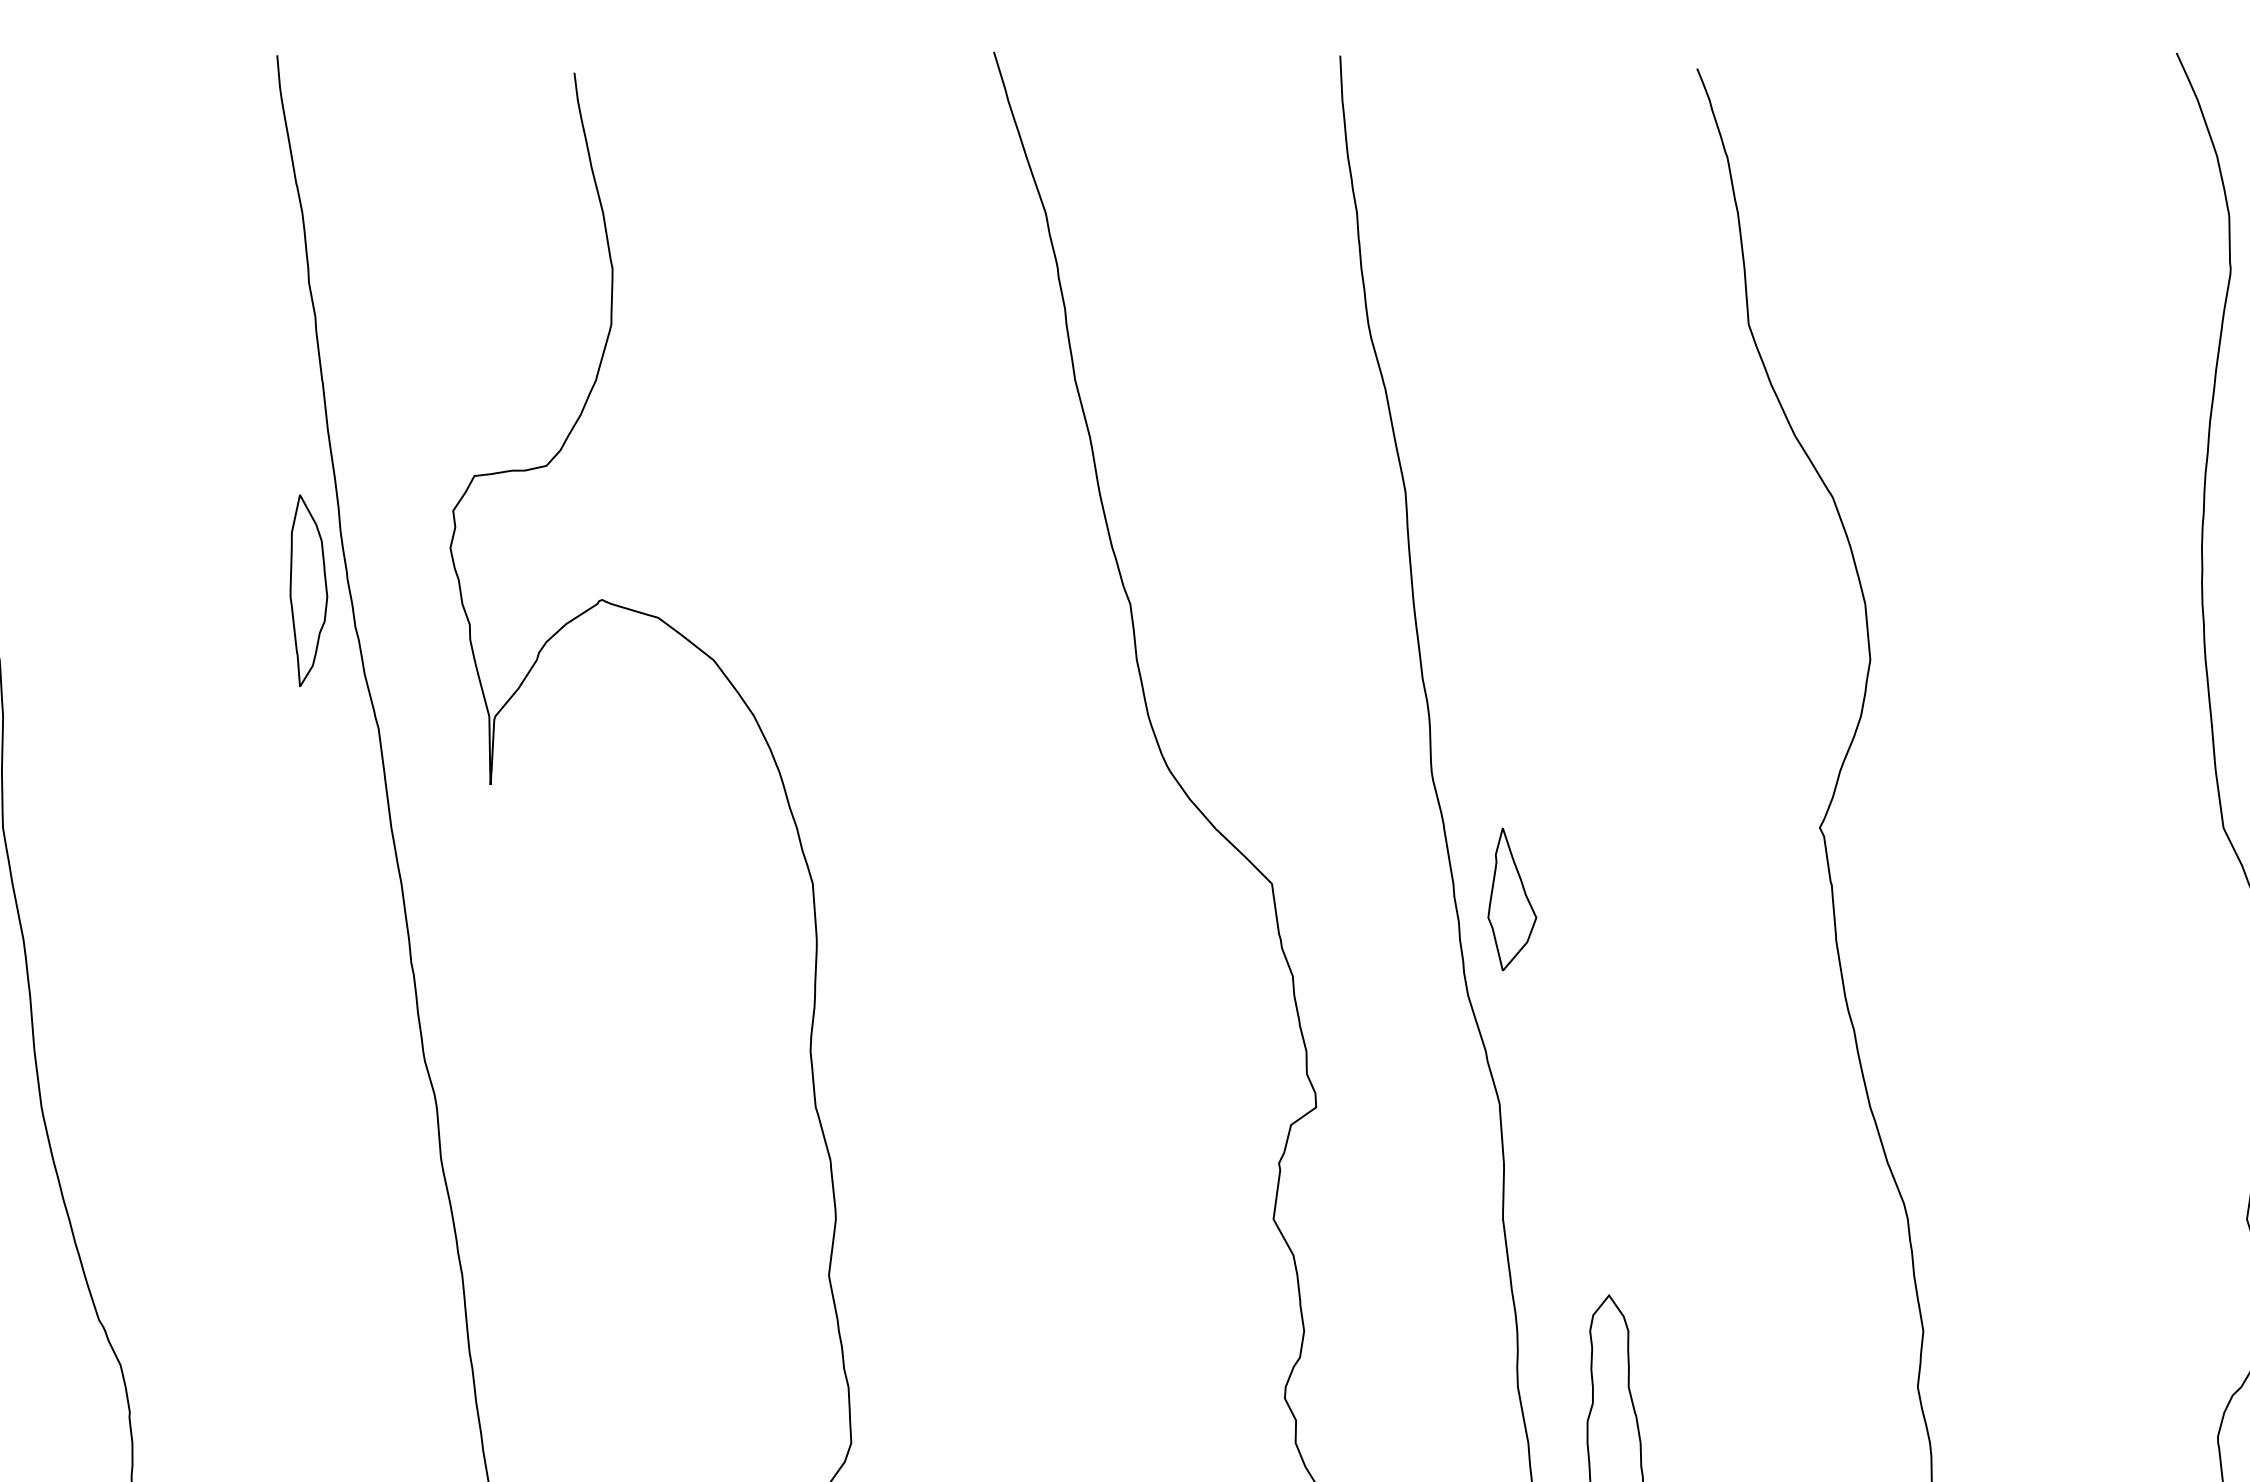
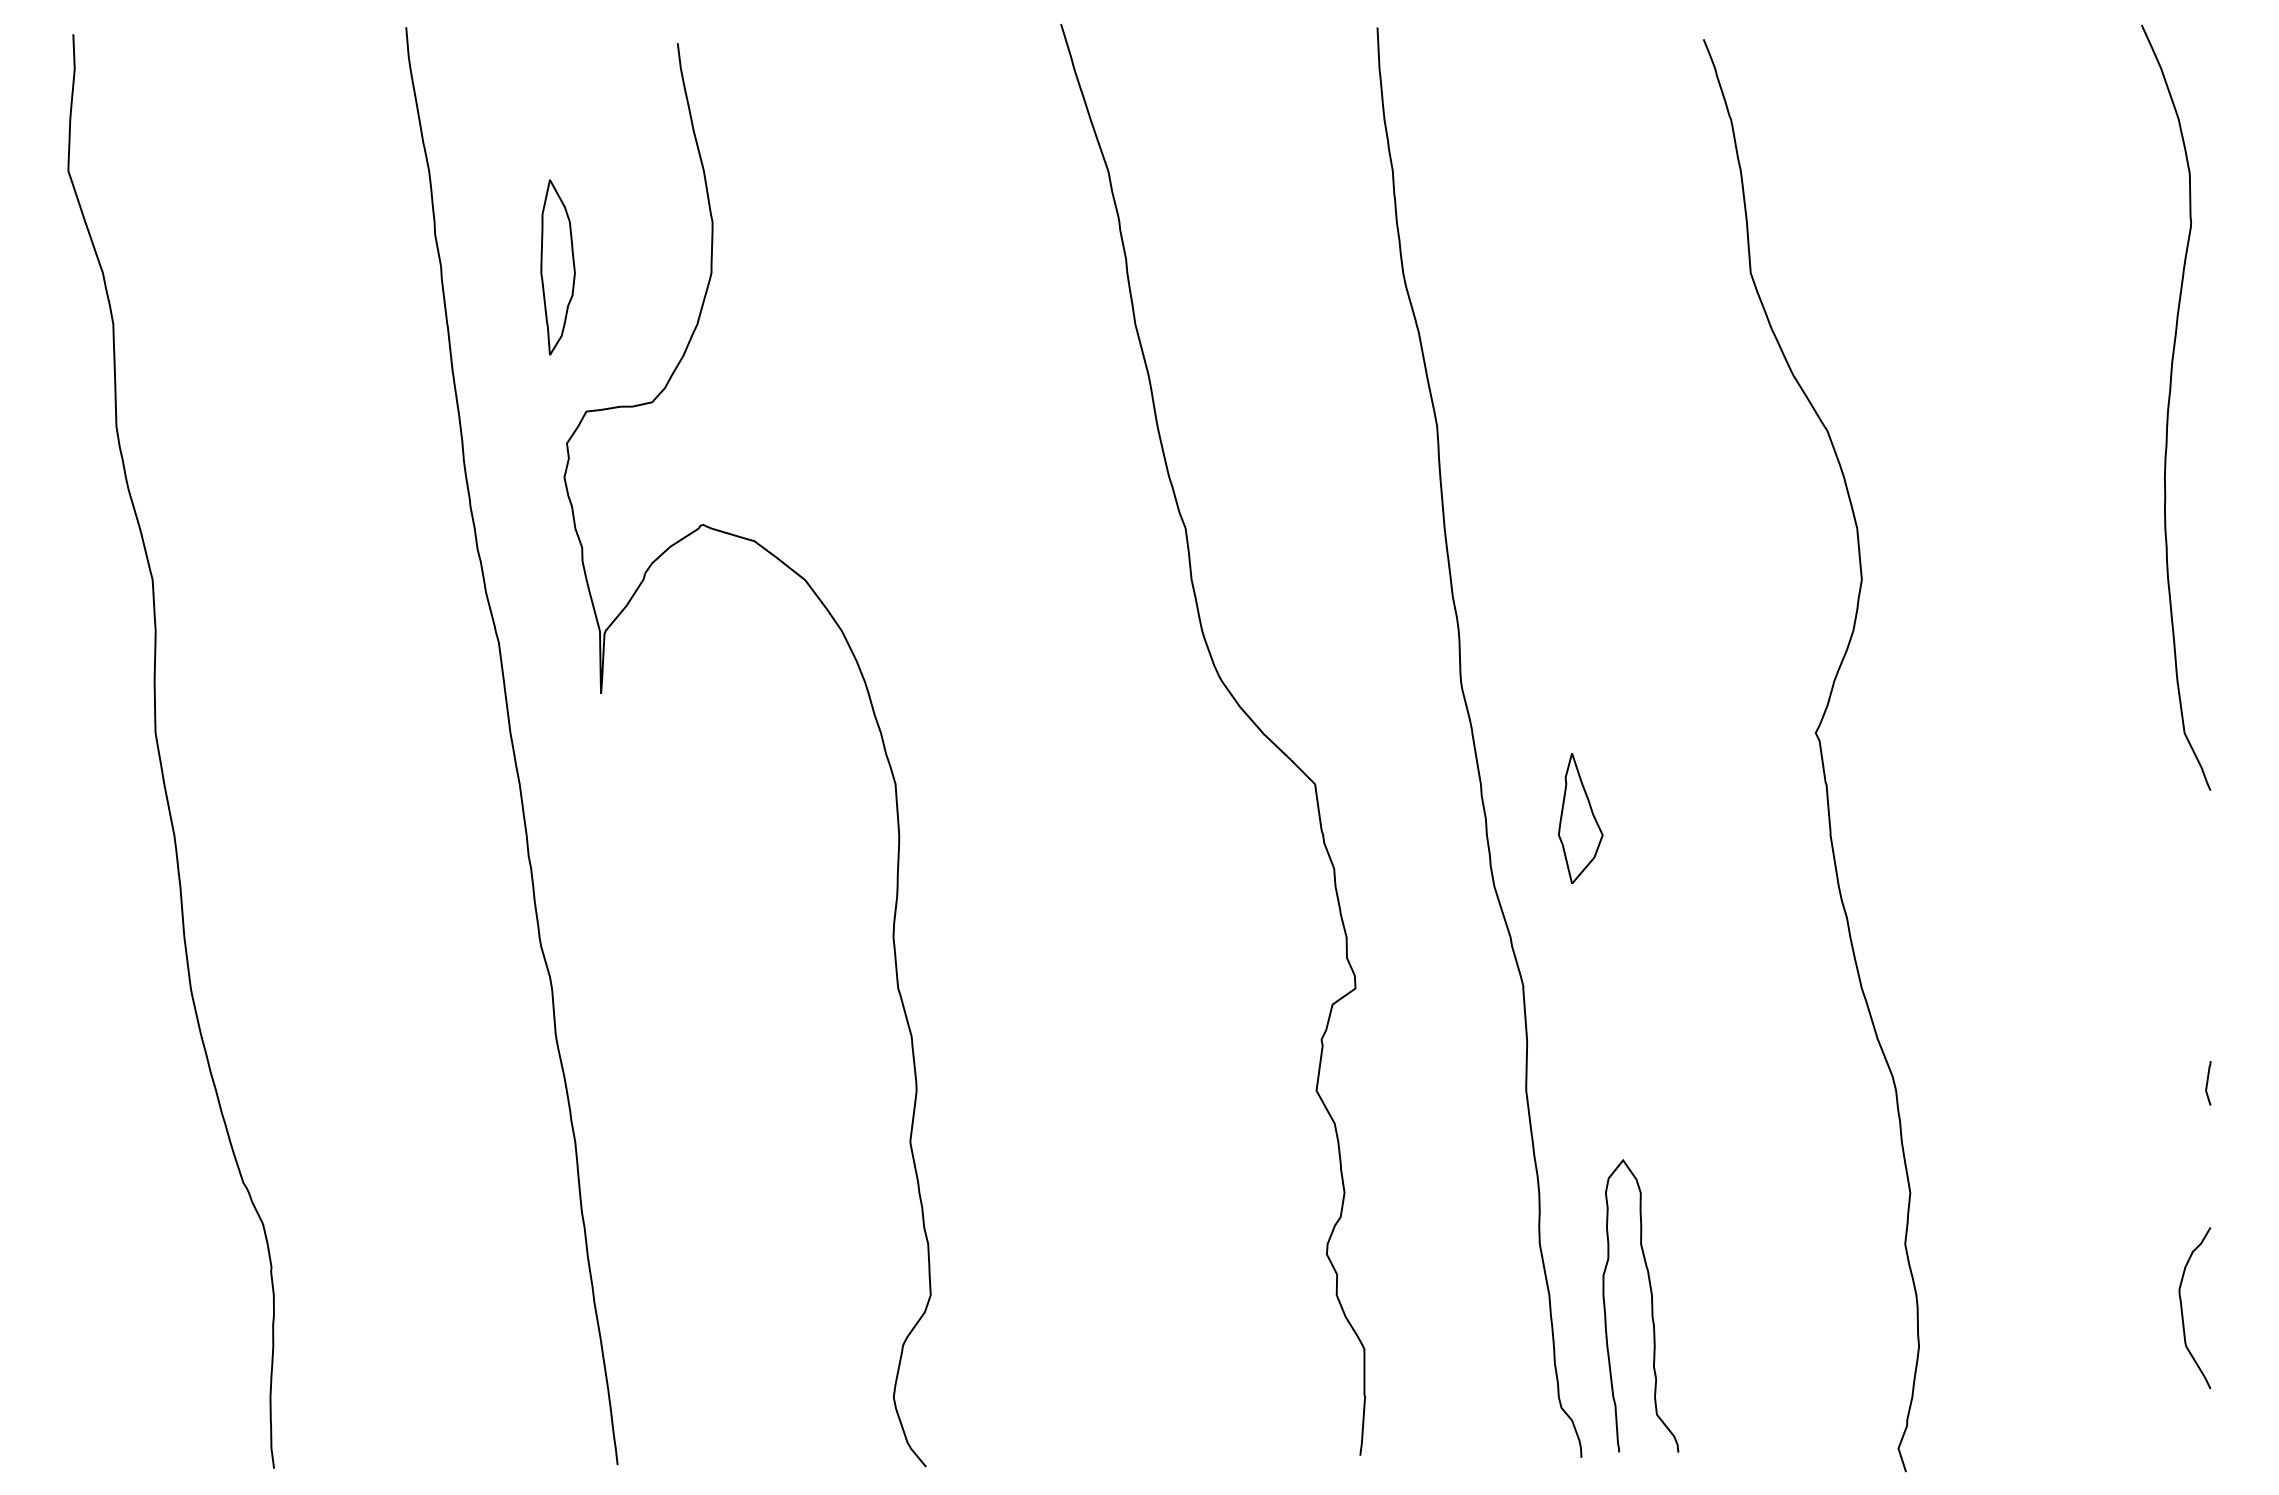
part: (308, 590) -> (557, 267), moved
part: (1512, 899) -> (1580, 818), moved

